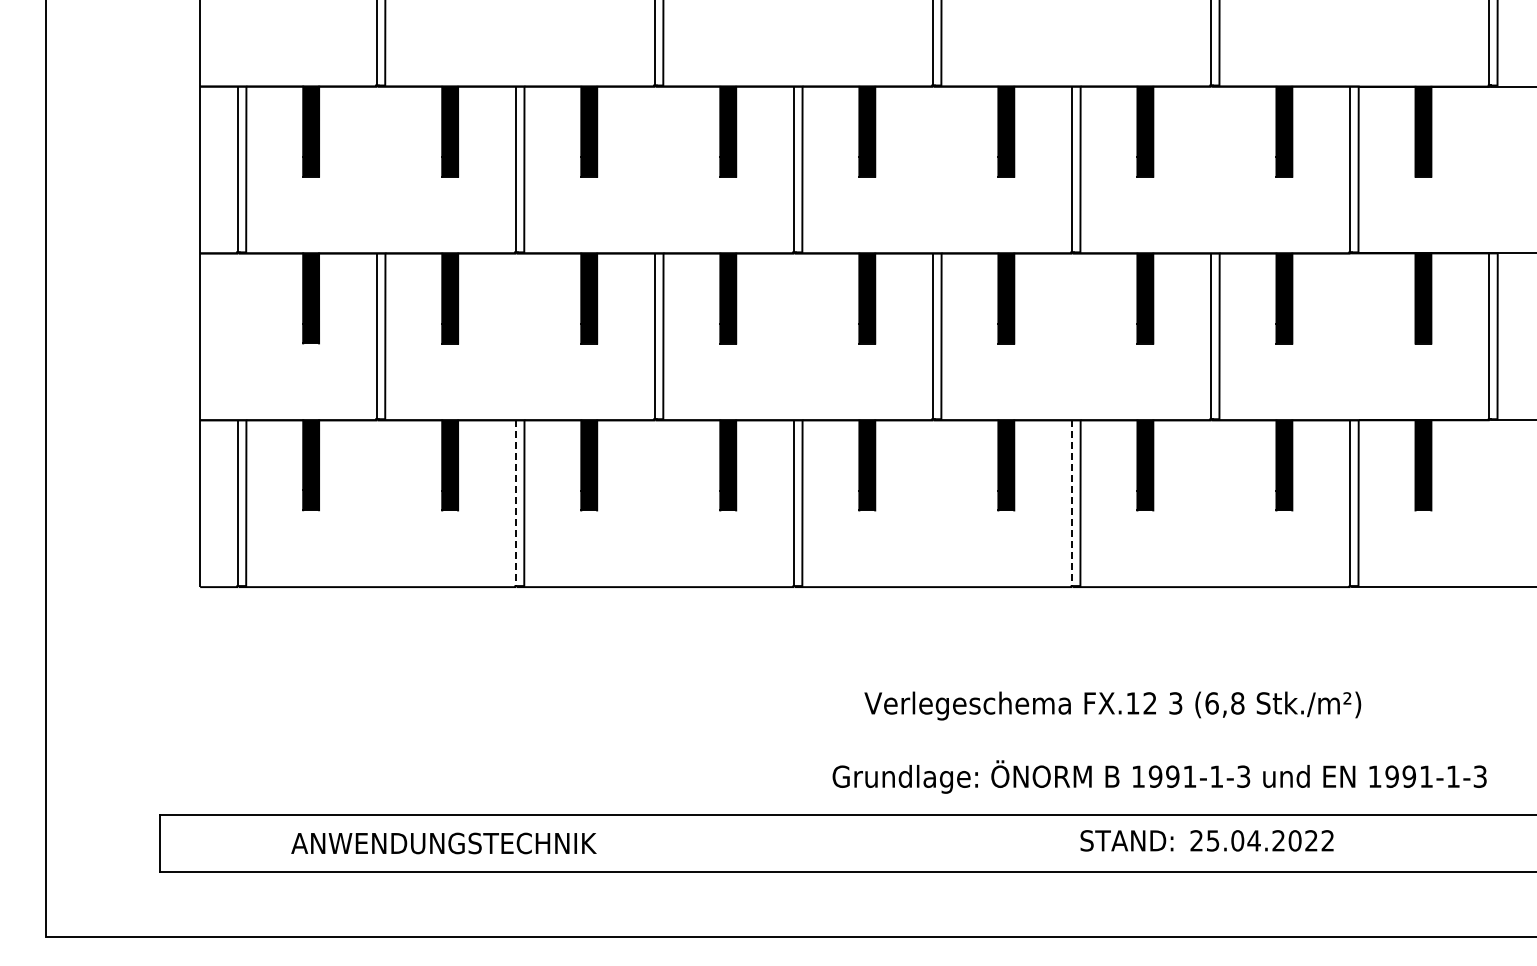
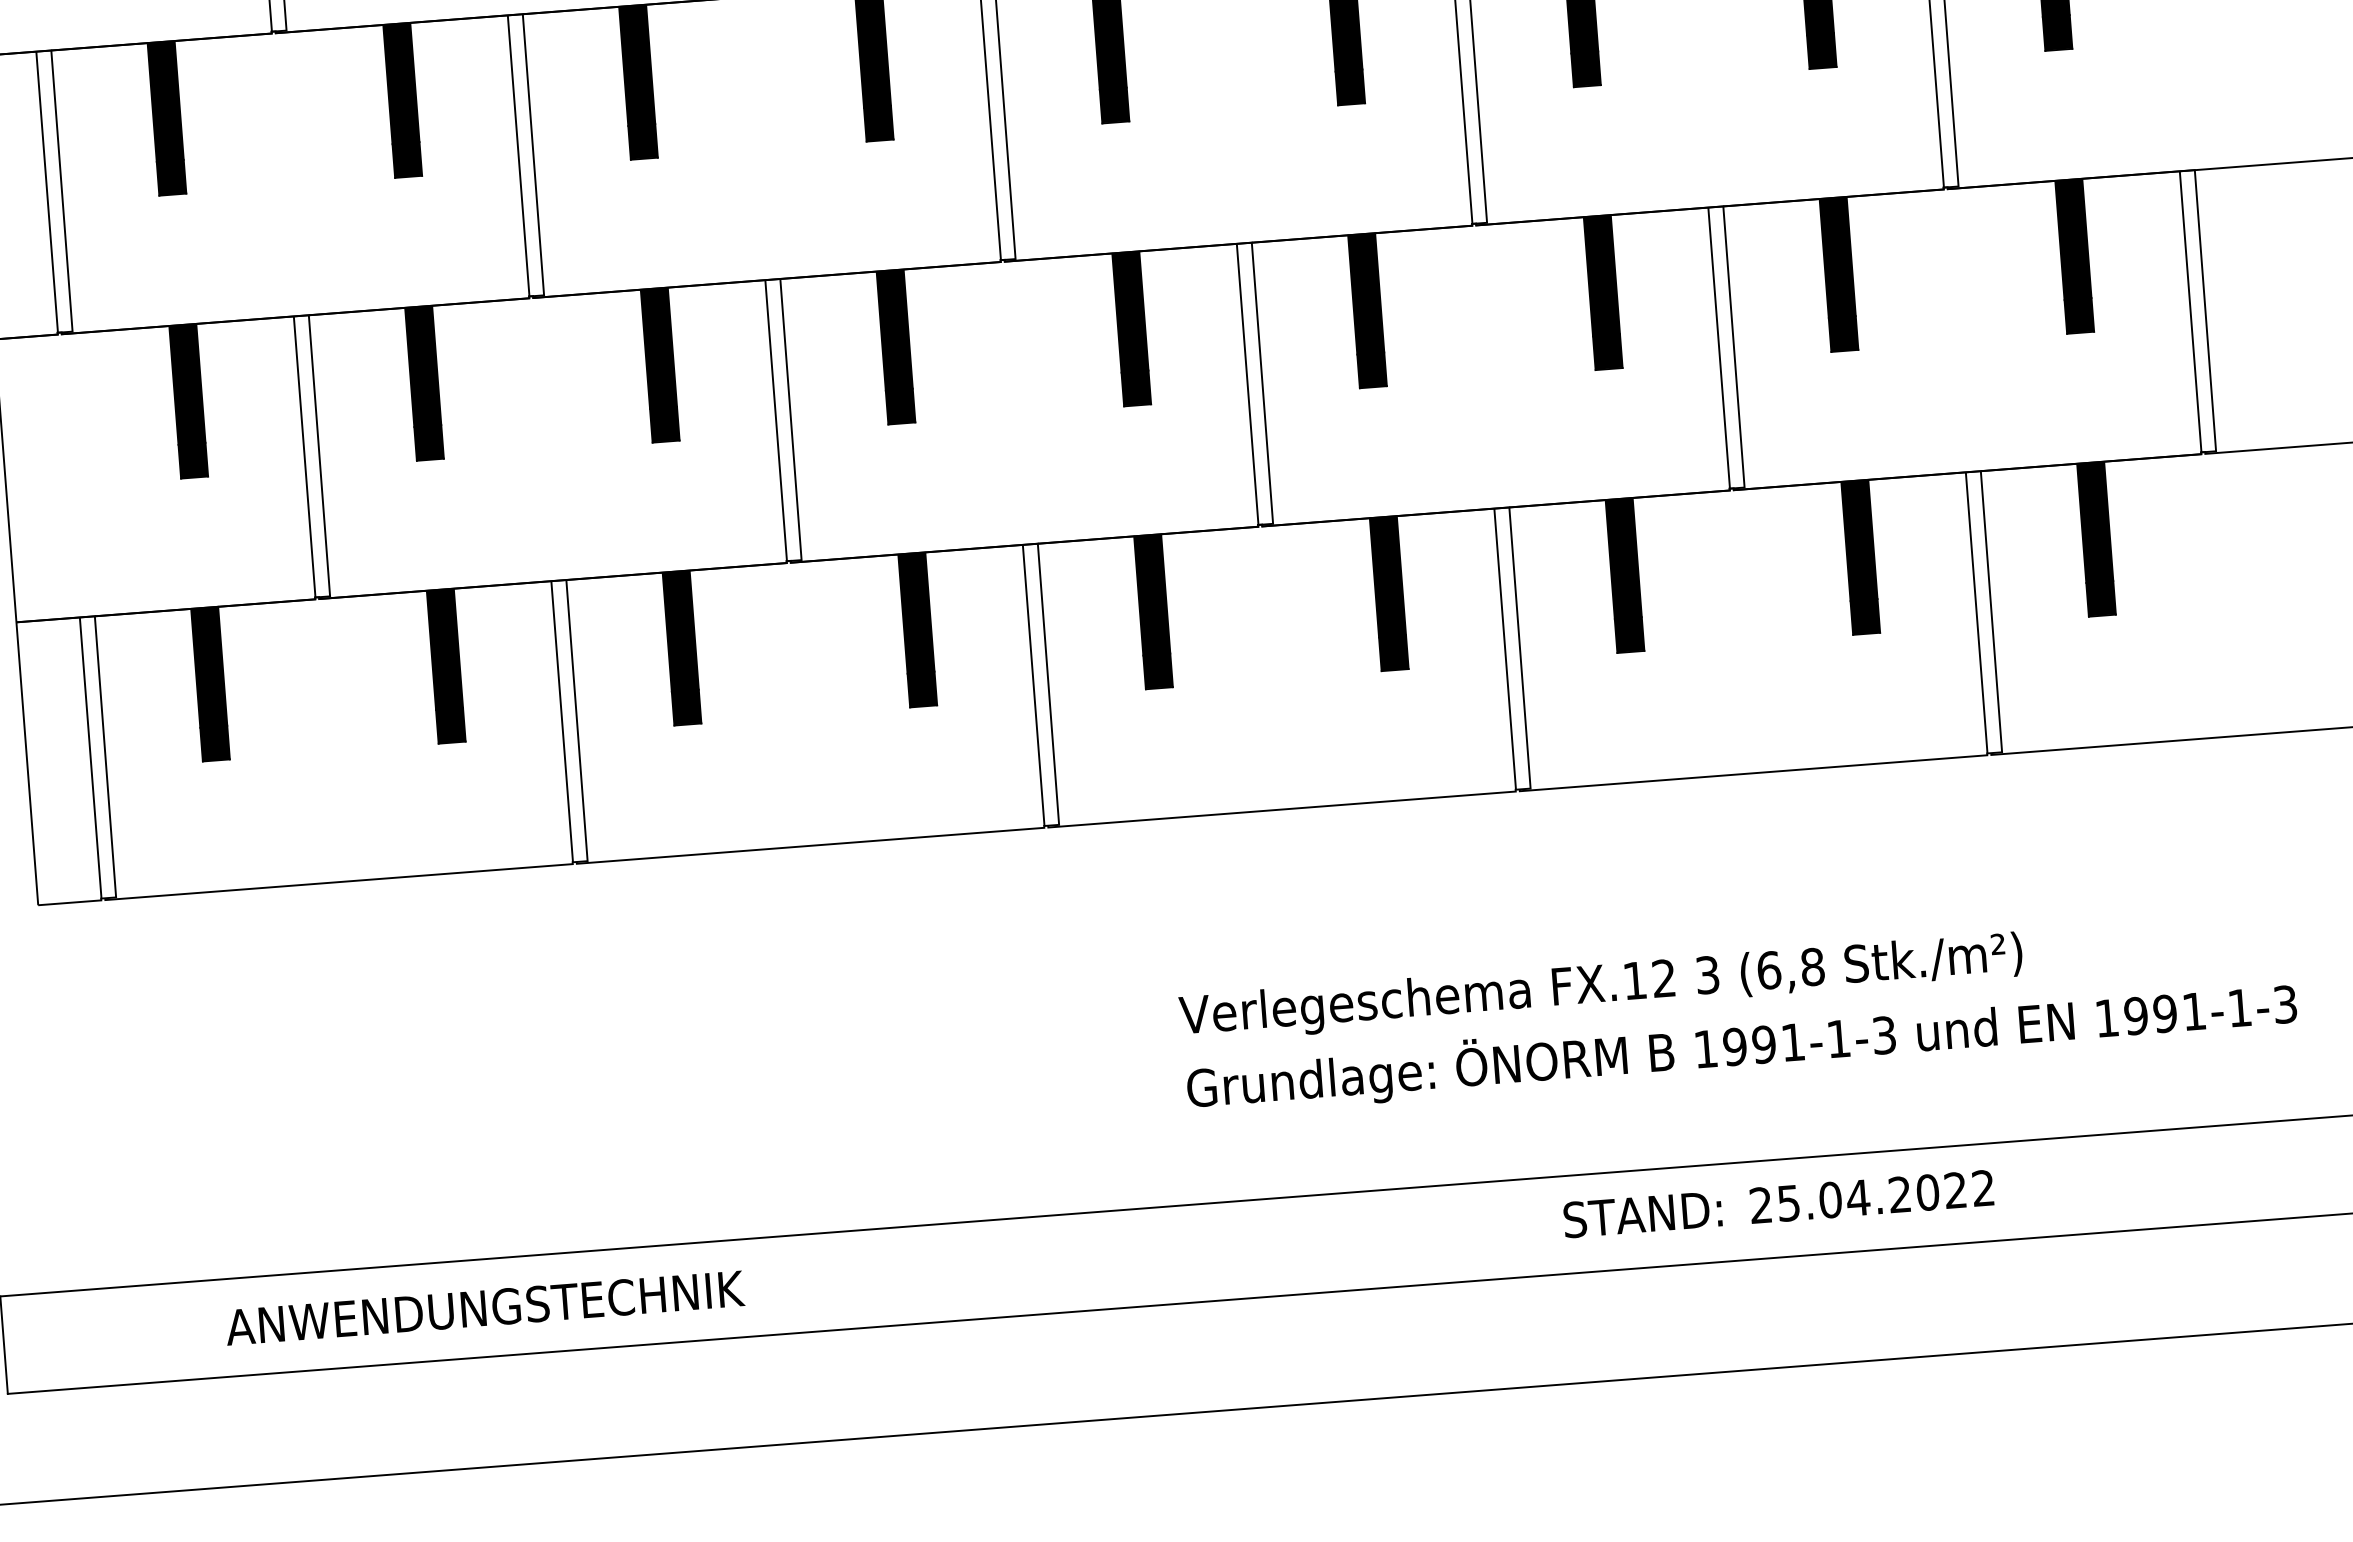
line: (515, 503) -> (561, 722), dashed -> solid
line: (1071, 503) -> (1504, 649), dashed -> solid
text: (1159, 776) -> (1741, 1046), moved

